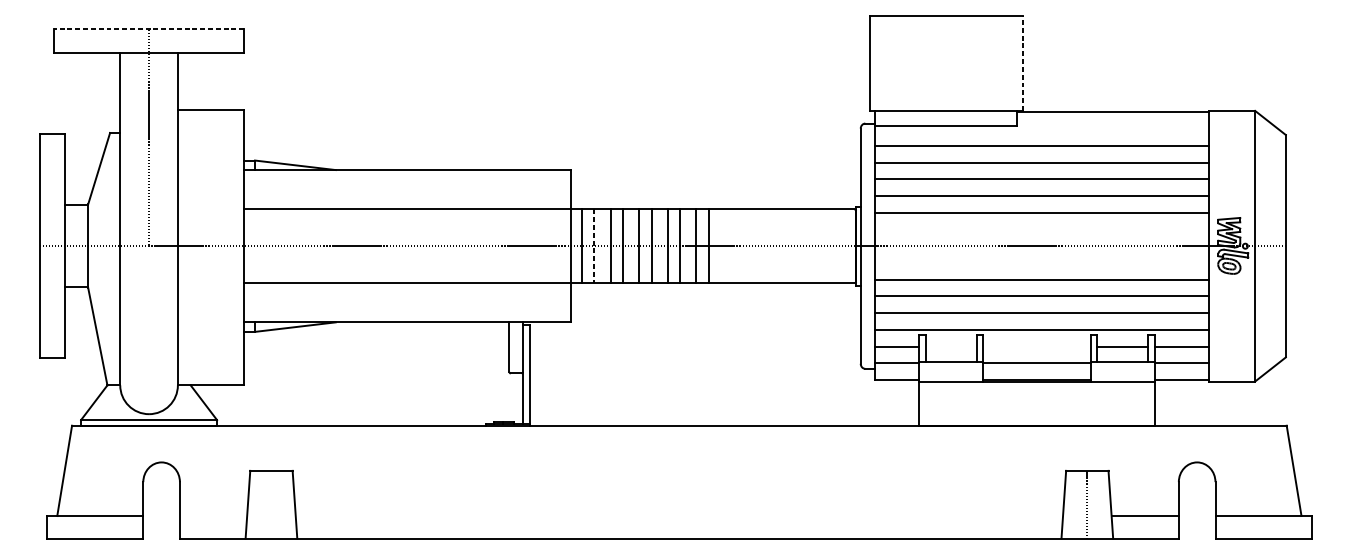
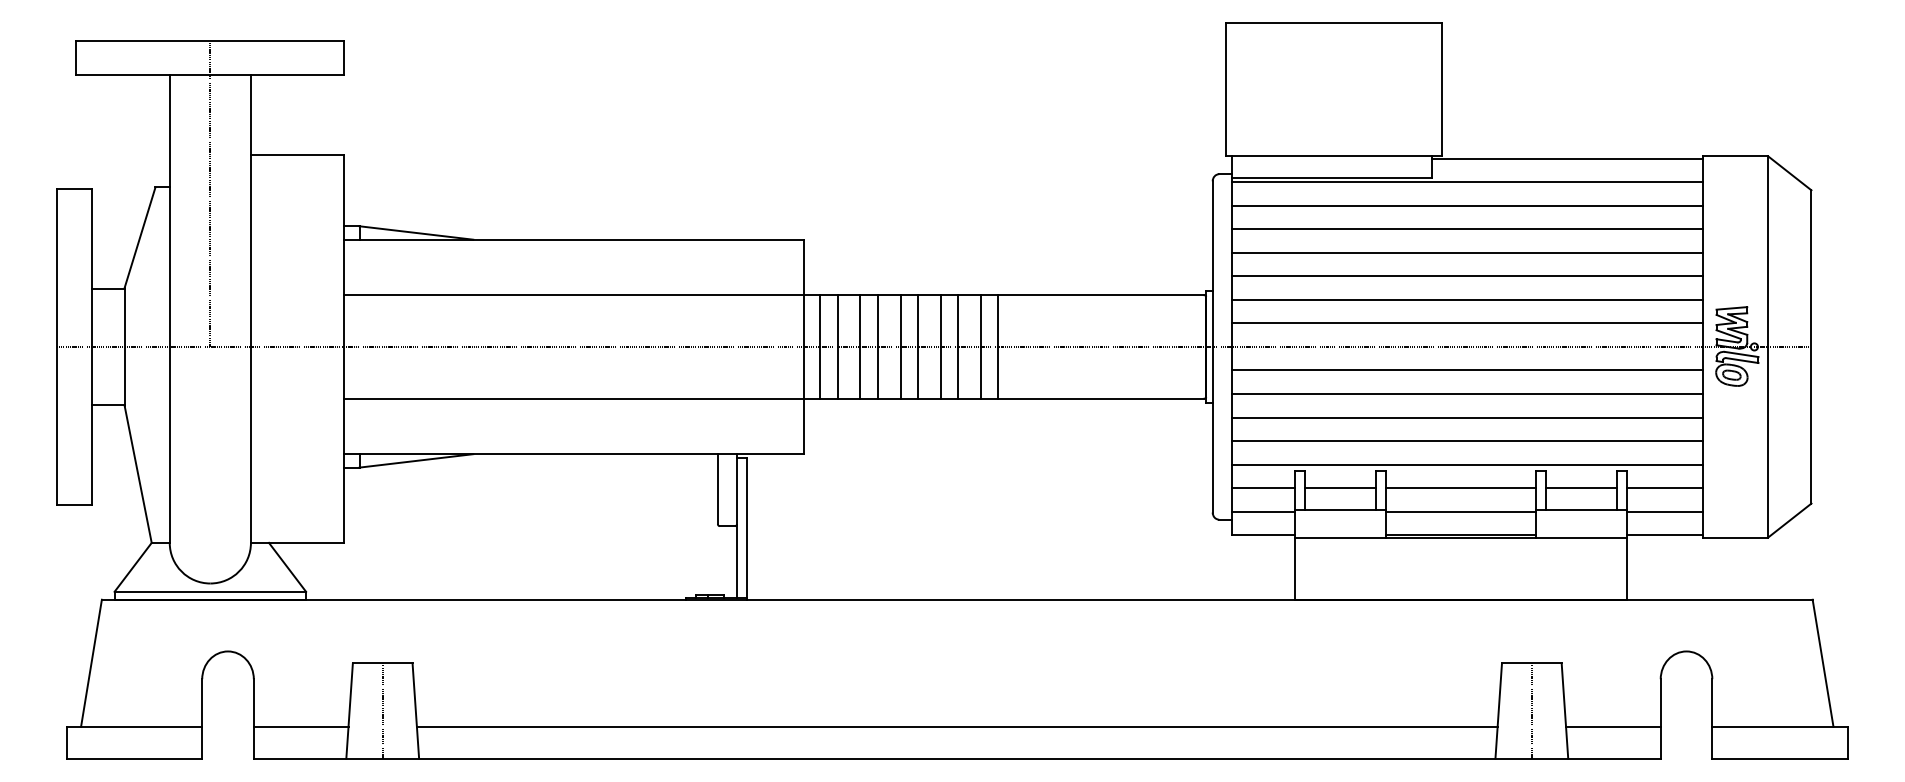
line: (148, 28) -> (209, 40), dashed -> solid
line: (1023, 63) -> (1441, 89), dashed -> solid
line: (1041, 129) -> (1467, 182), added
line: (1041, 229) -> (1467, 323), added
line: (594, 245) -> (837, 346), dashed -> solid
line: (1041, 262) -> (1467, 370), added
line: (951, 346) -> (1340, 488), added
line: (1036, 346) -> (1460, 488), added
line: (271, 504) -> (382, 710), added
line: (213, 515) -> (300, 726), added
line: (678, 515) -> (956, 726), added

